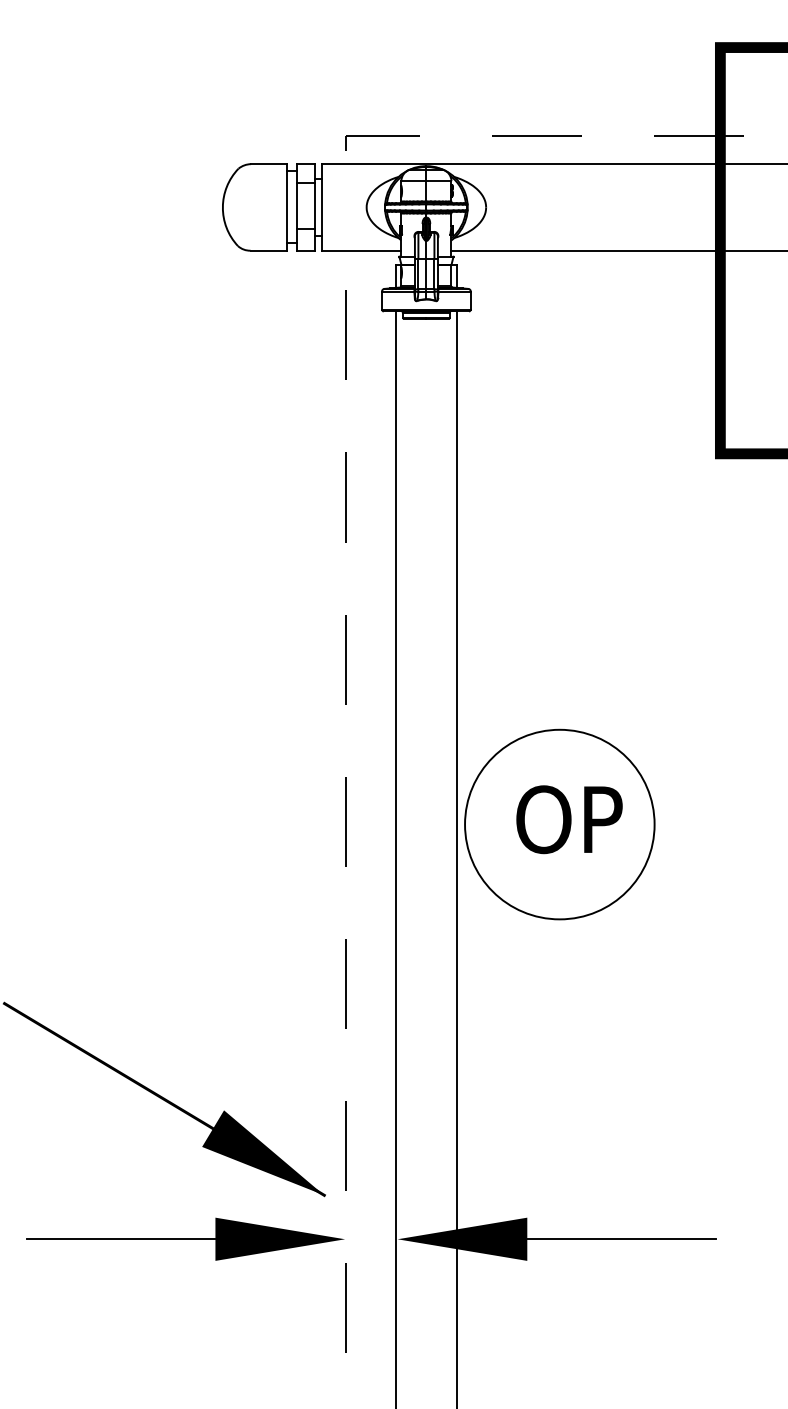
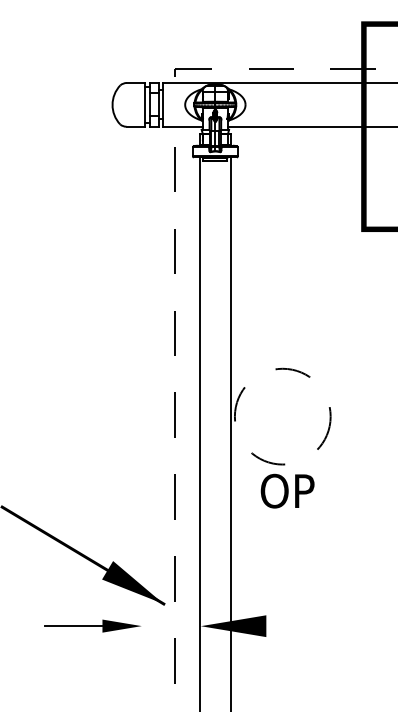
text: (569, 818) -> (287, 490), moved
circle: (559, 824) -> (282, 416), solid -> dashed
part: (183, 1237) -> (92, 625), size x0.6
line: (620, 1239) -> (313, 626), removed

